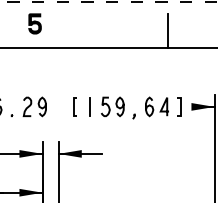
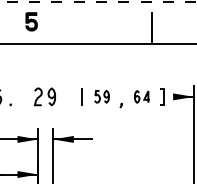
part: (34, 106) -> (44, 96), moved
line: (74, 106) -> (67, 96), removed
part: (112, 106) -> (101, 96), size x0.7
part: (156, 106) -> (141, 96), size x0.7

